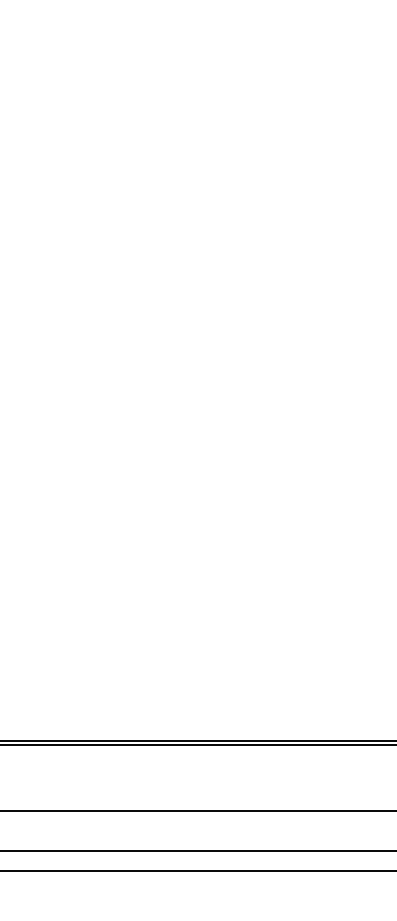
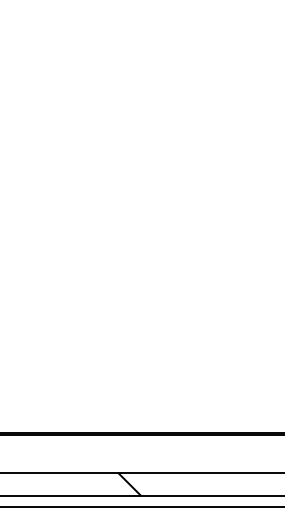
hatch: (101, 829) -> (129, 483), added

